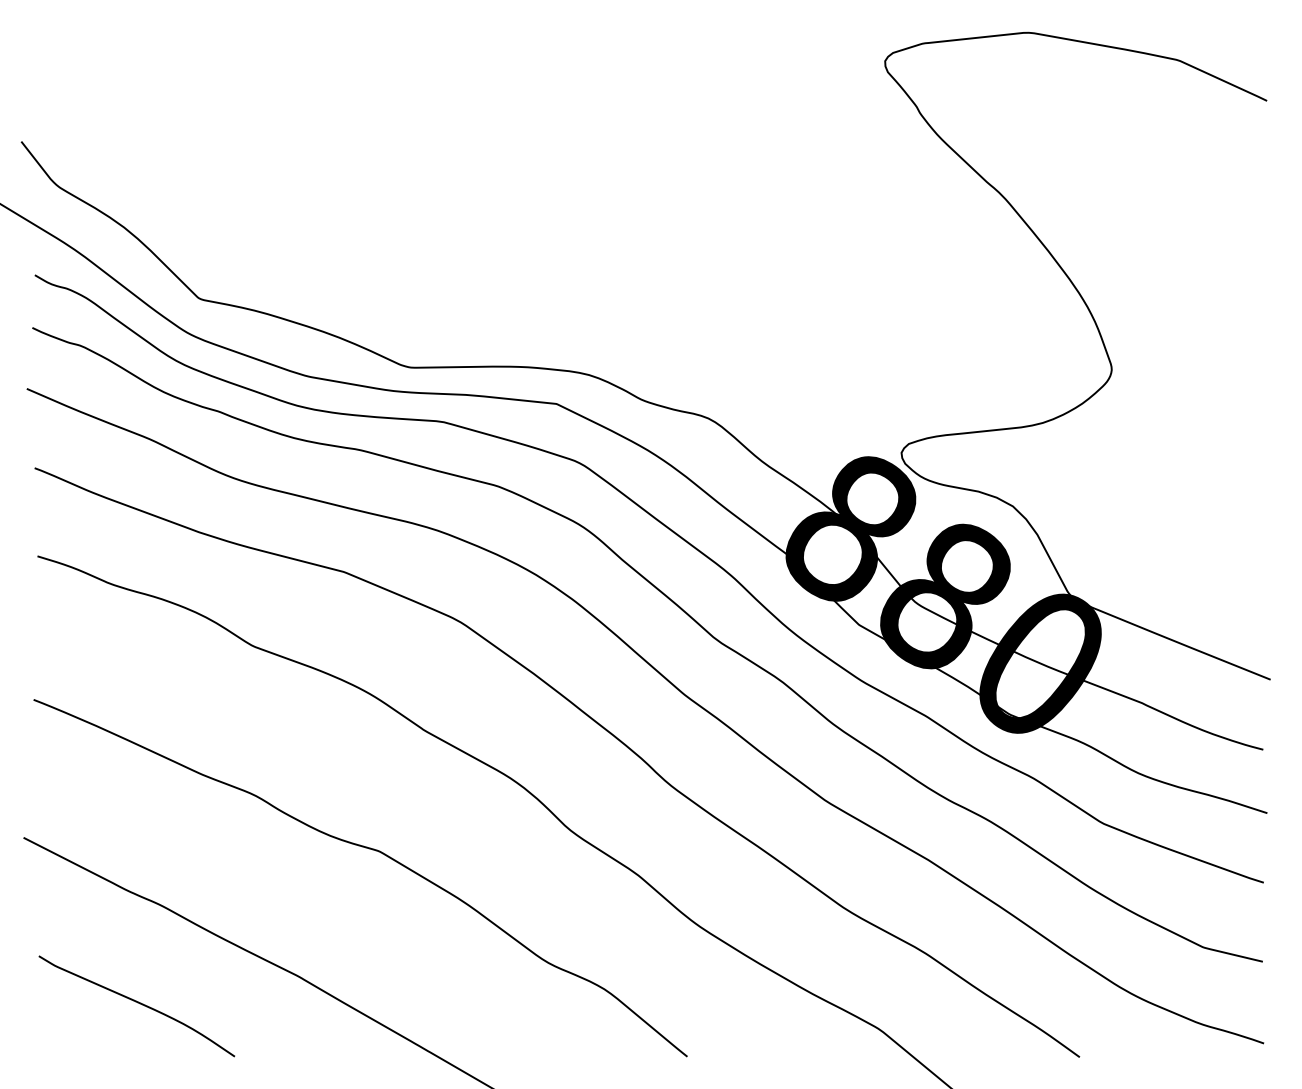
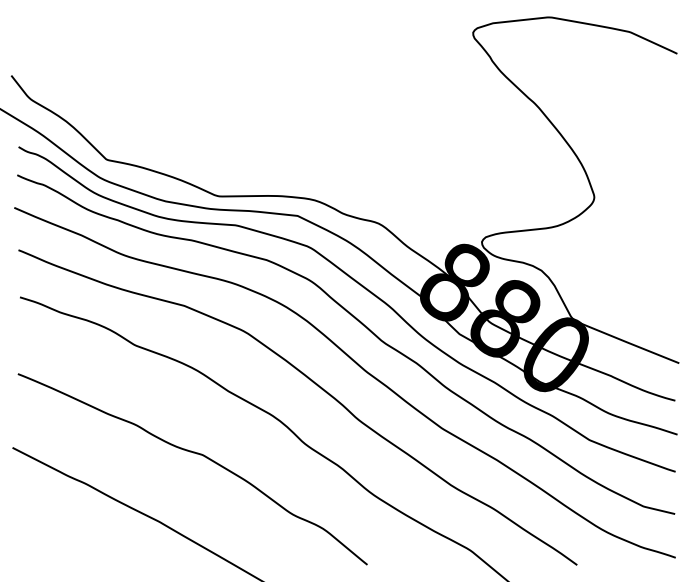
curve: (135, 1003) -> (72, 536), removed

